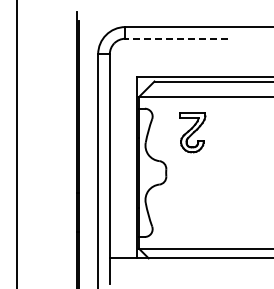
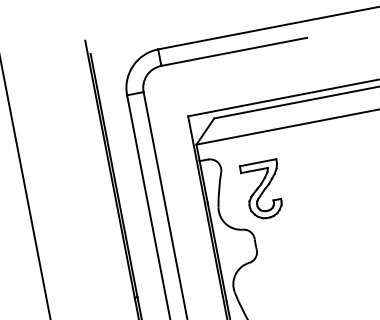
line: (176, 38) -> (233, 51), dashed -> solid
part: (192, 132) -> (263, 189), moved

